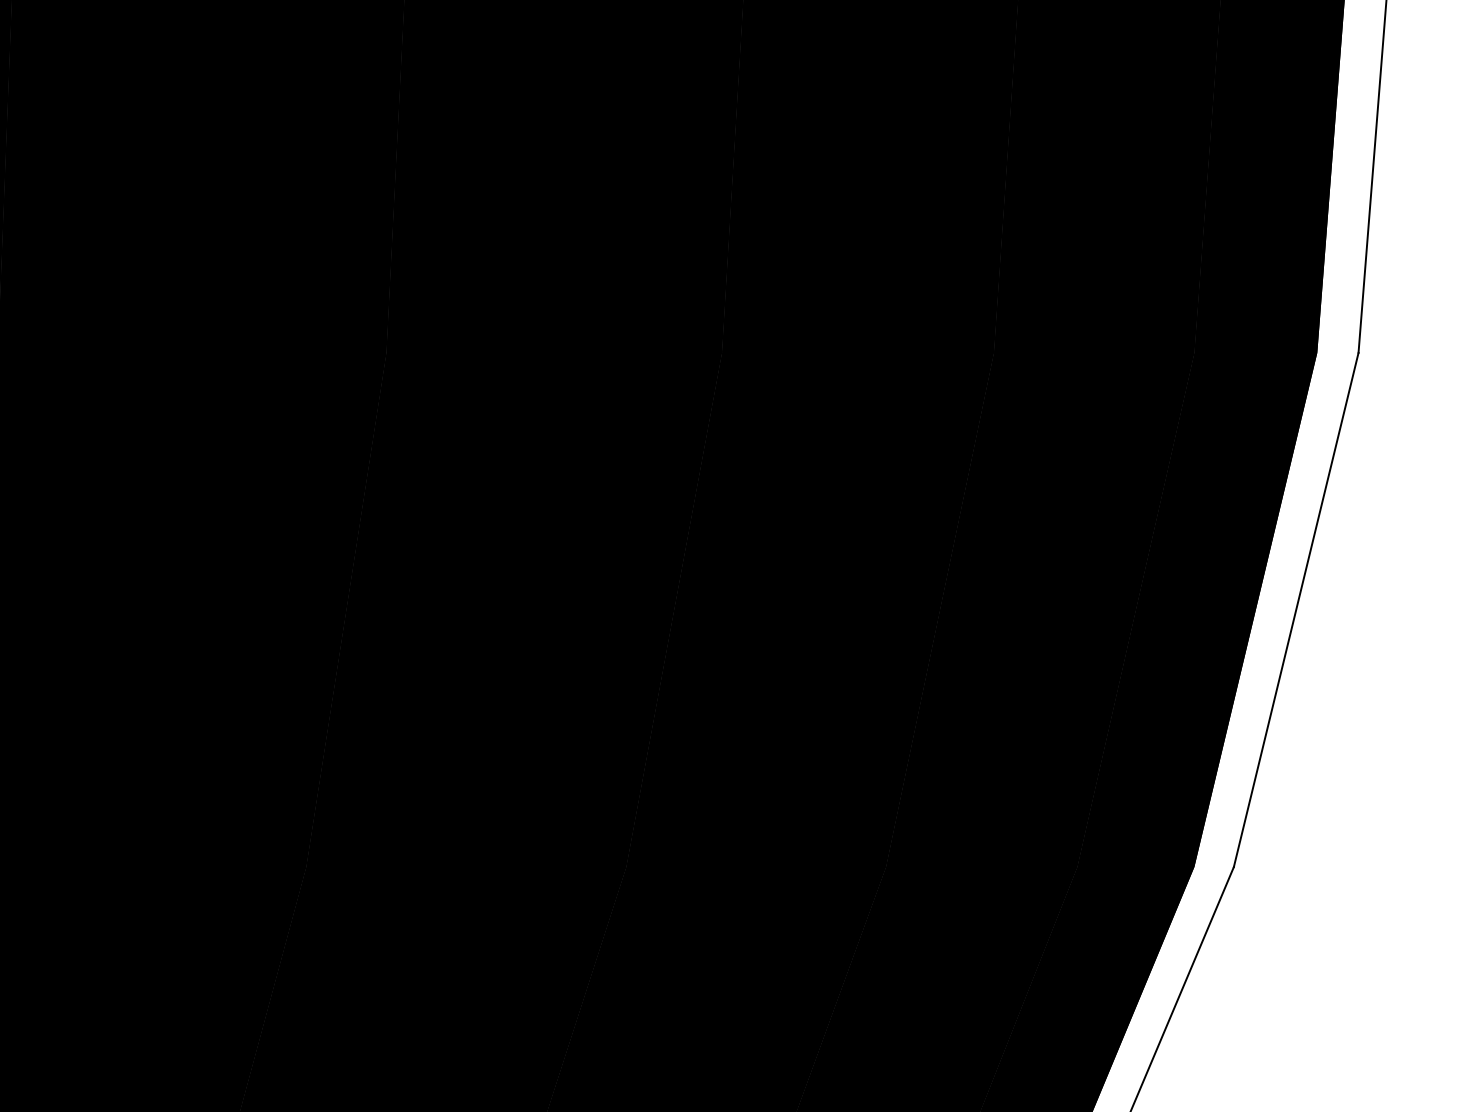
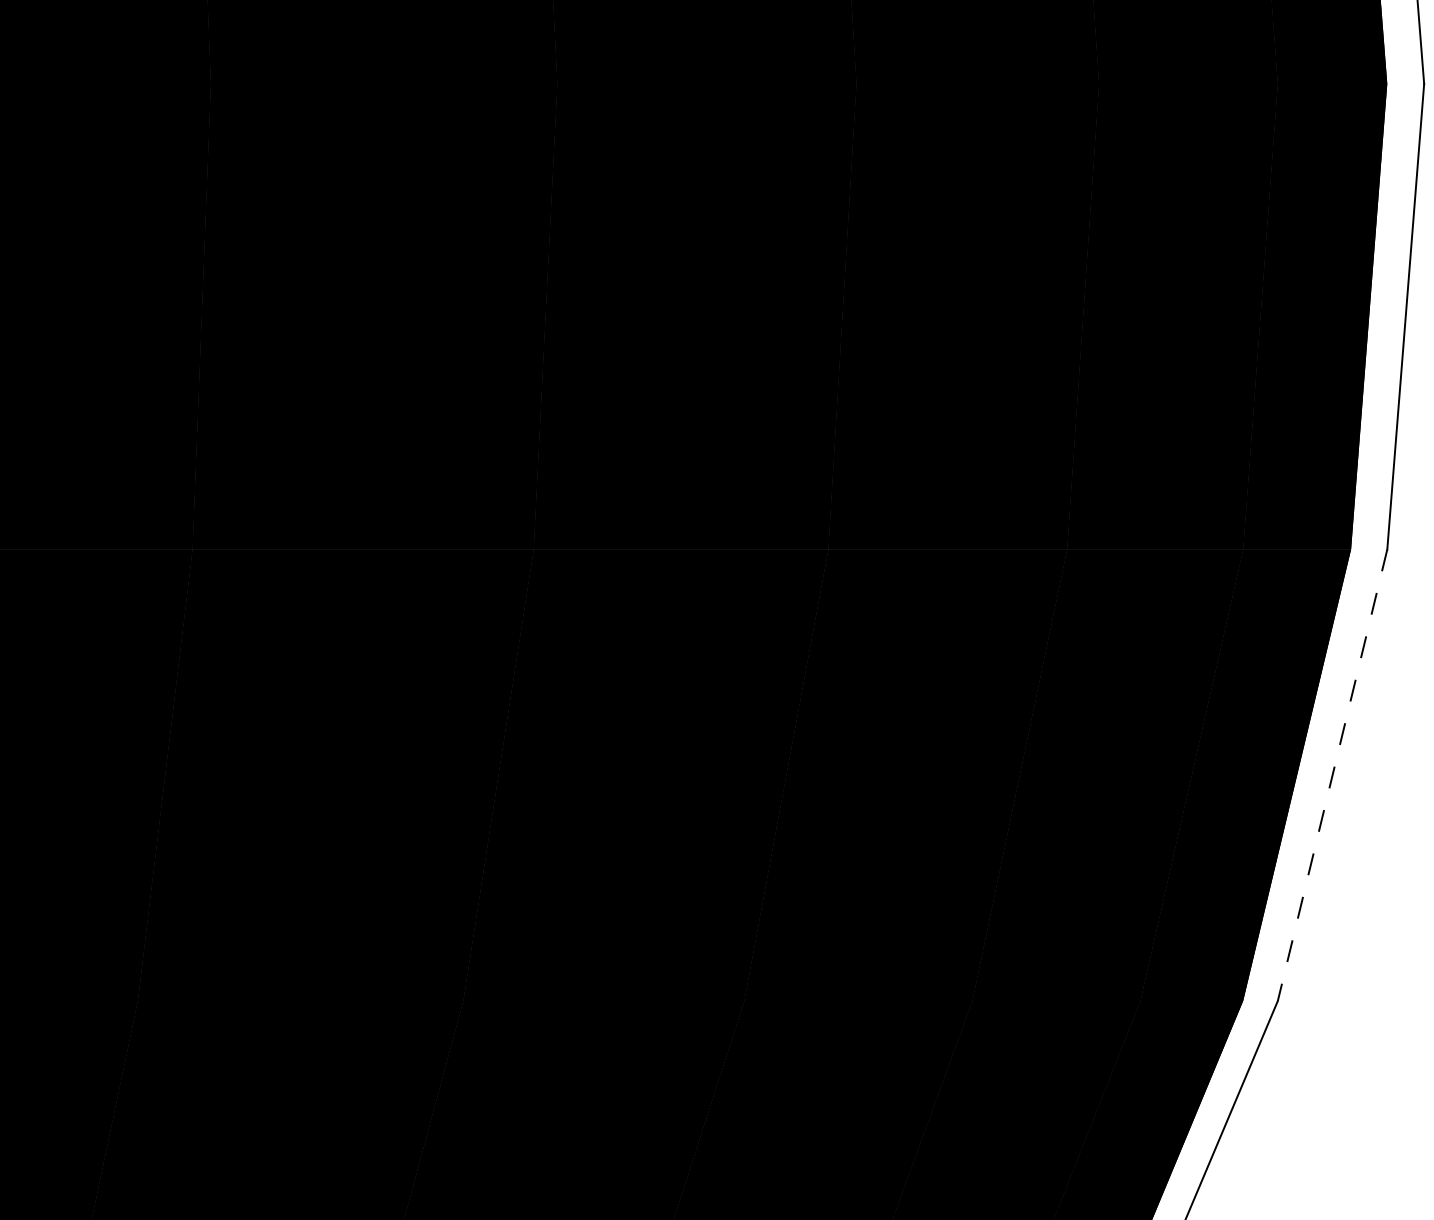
line: (1296, 610) -> (1332, 775), solid -> dashed

